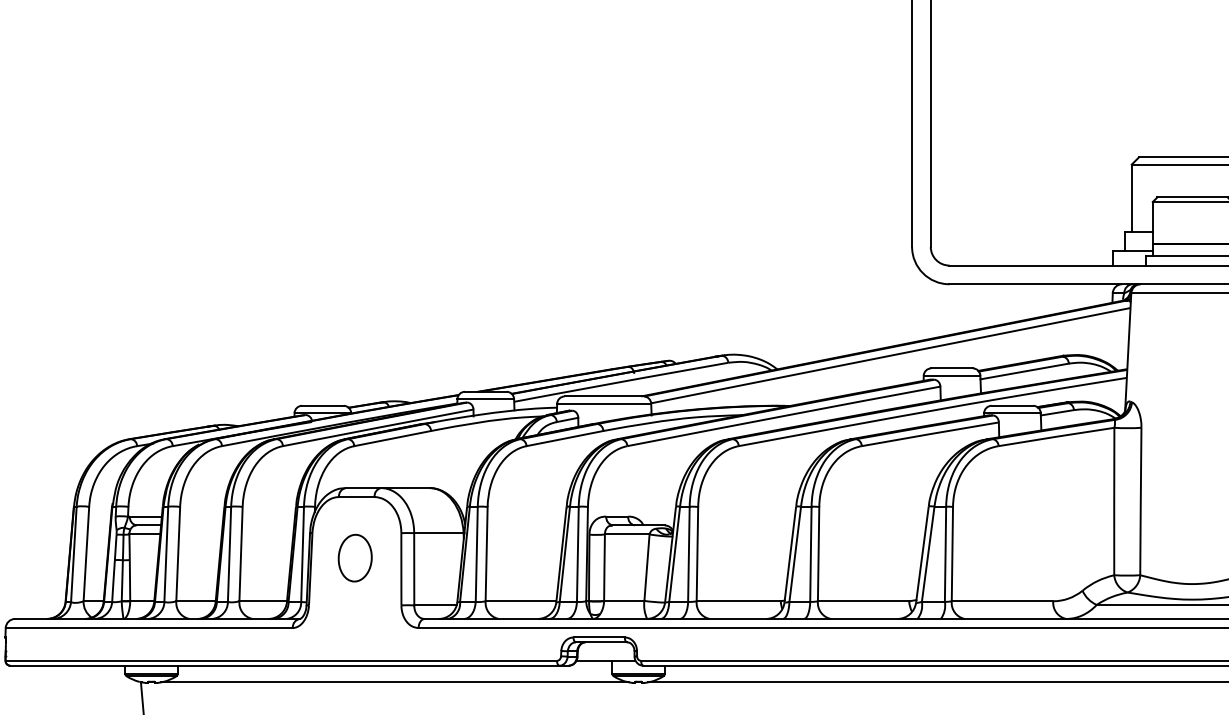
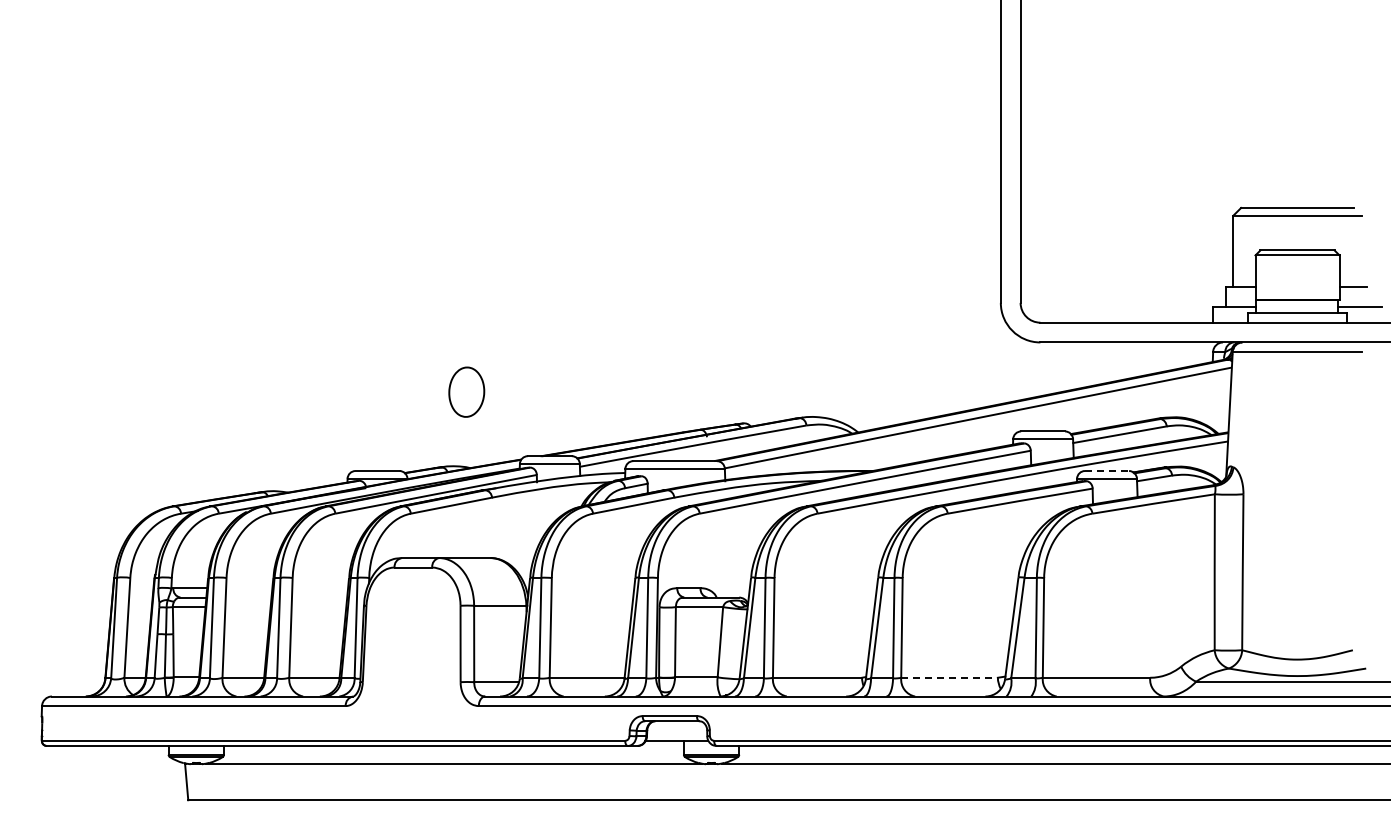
line: (1012, 406) -> (1107, 471), solid -> dashed
part: (354, 557) -> (466, 391), moved
line: (864, 600) -> (950, 677), solid -> dashed

